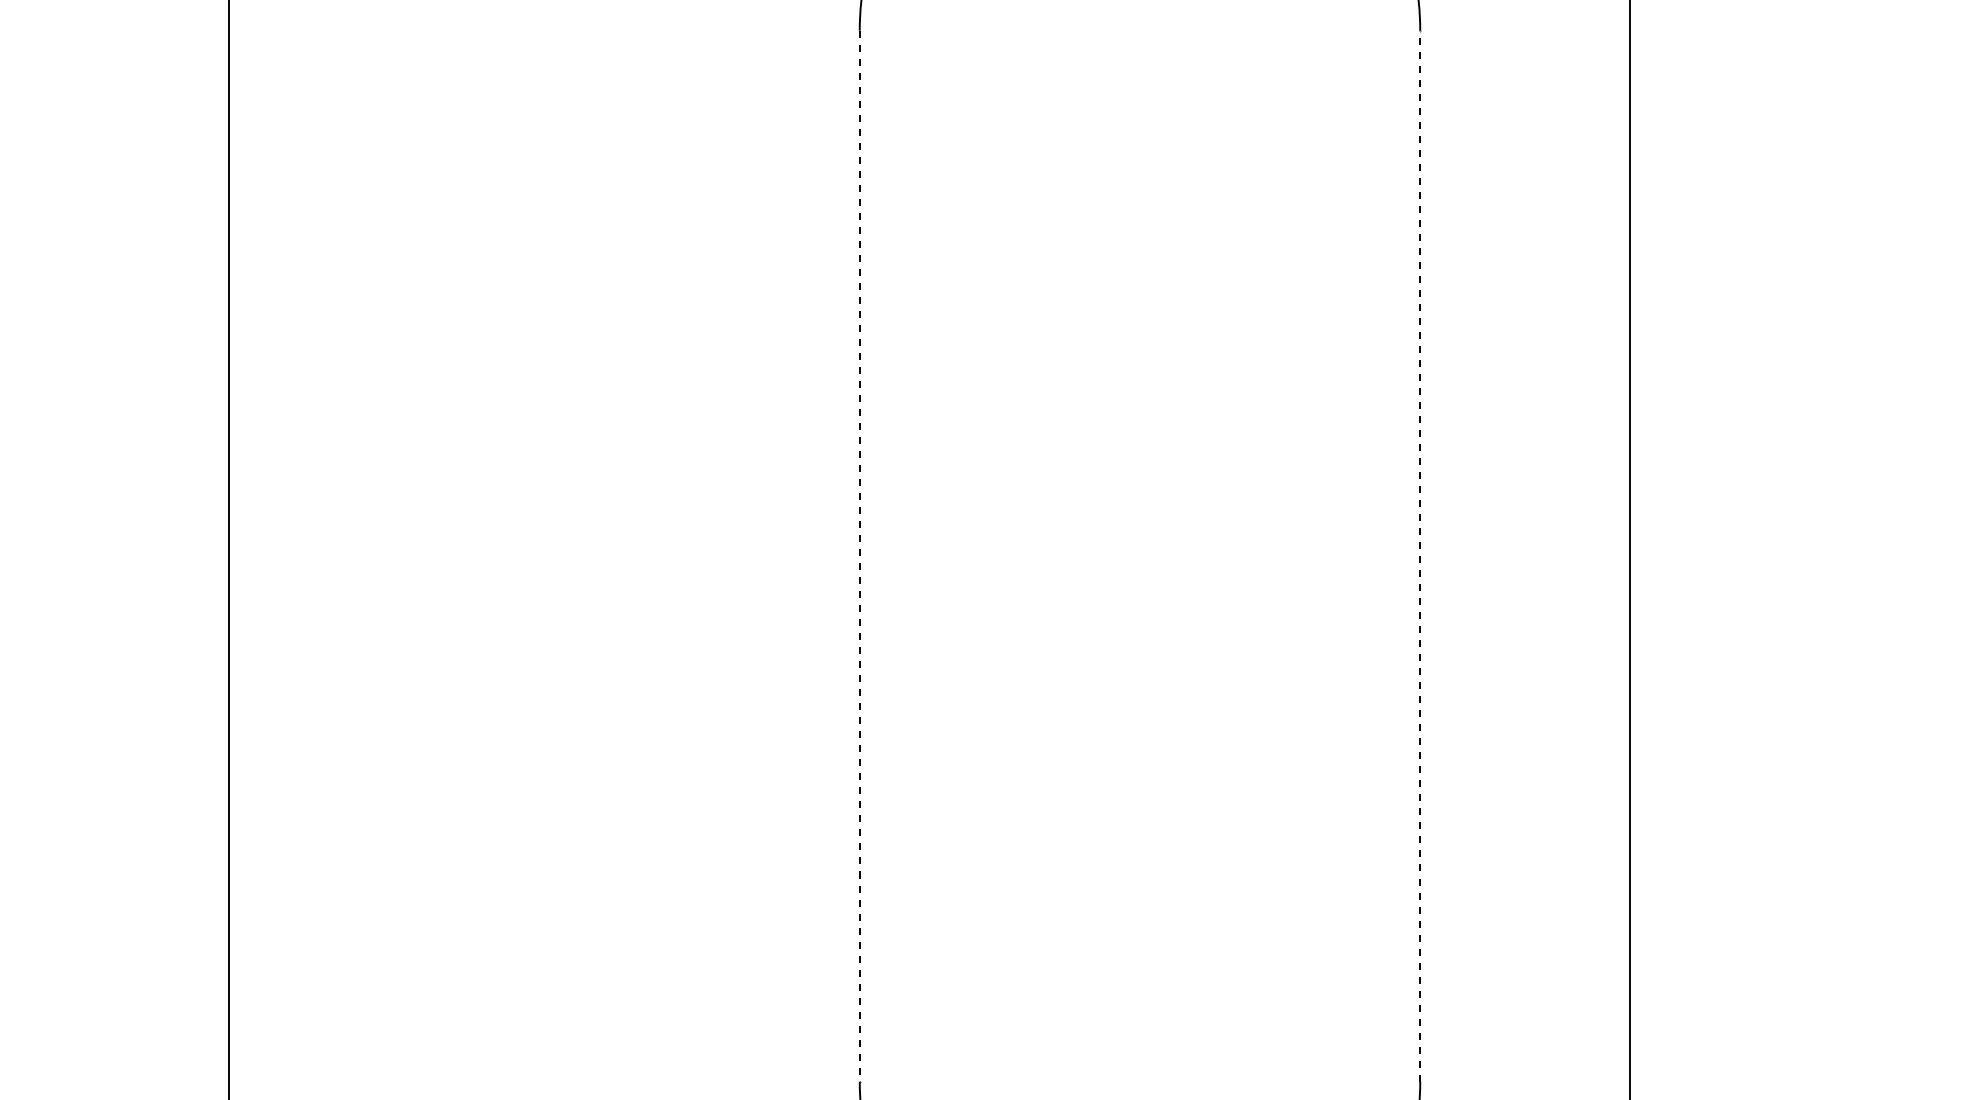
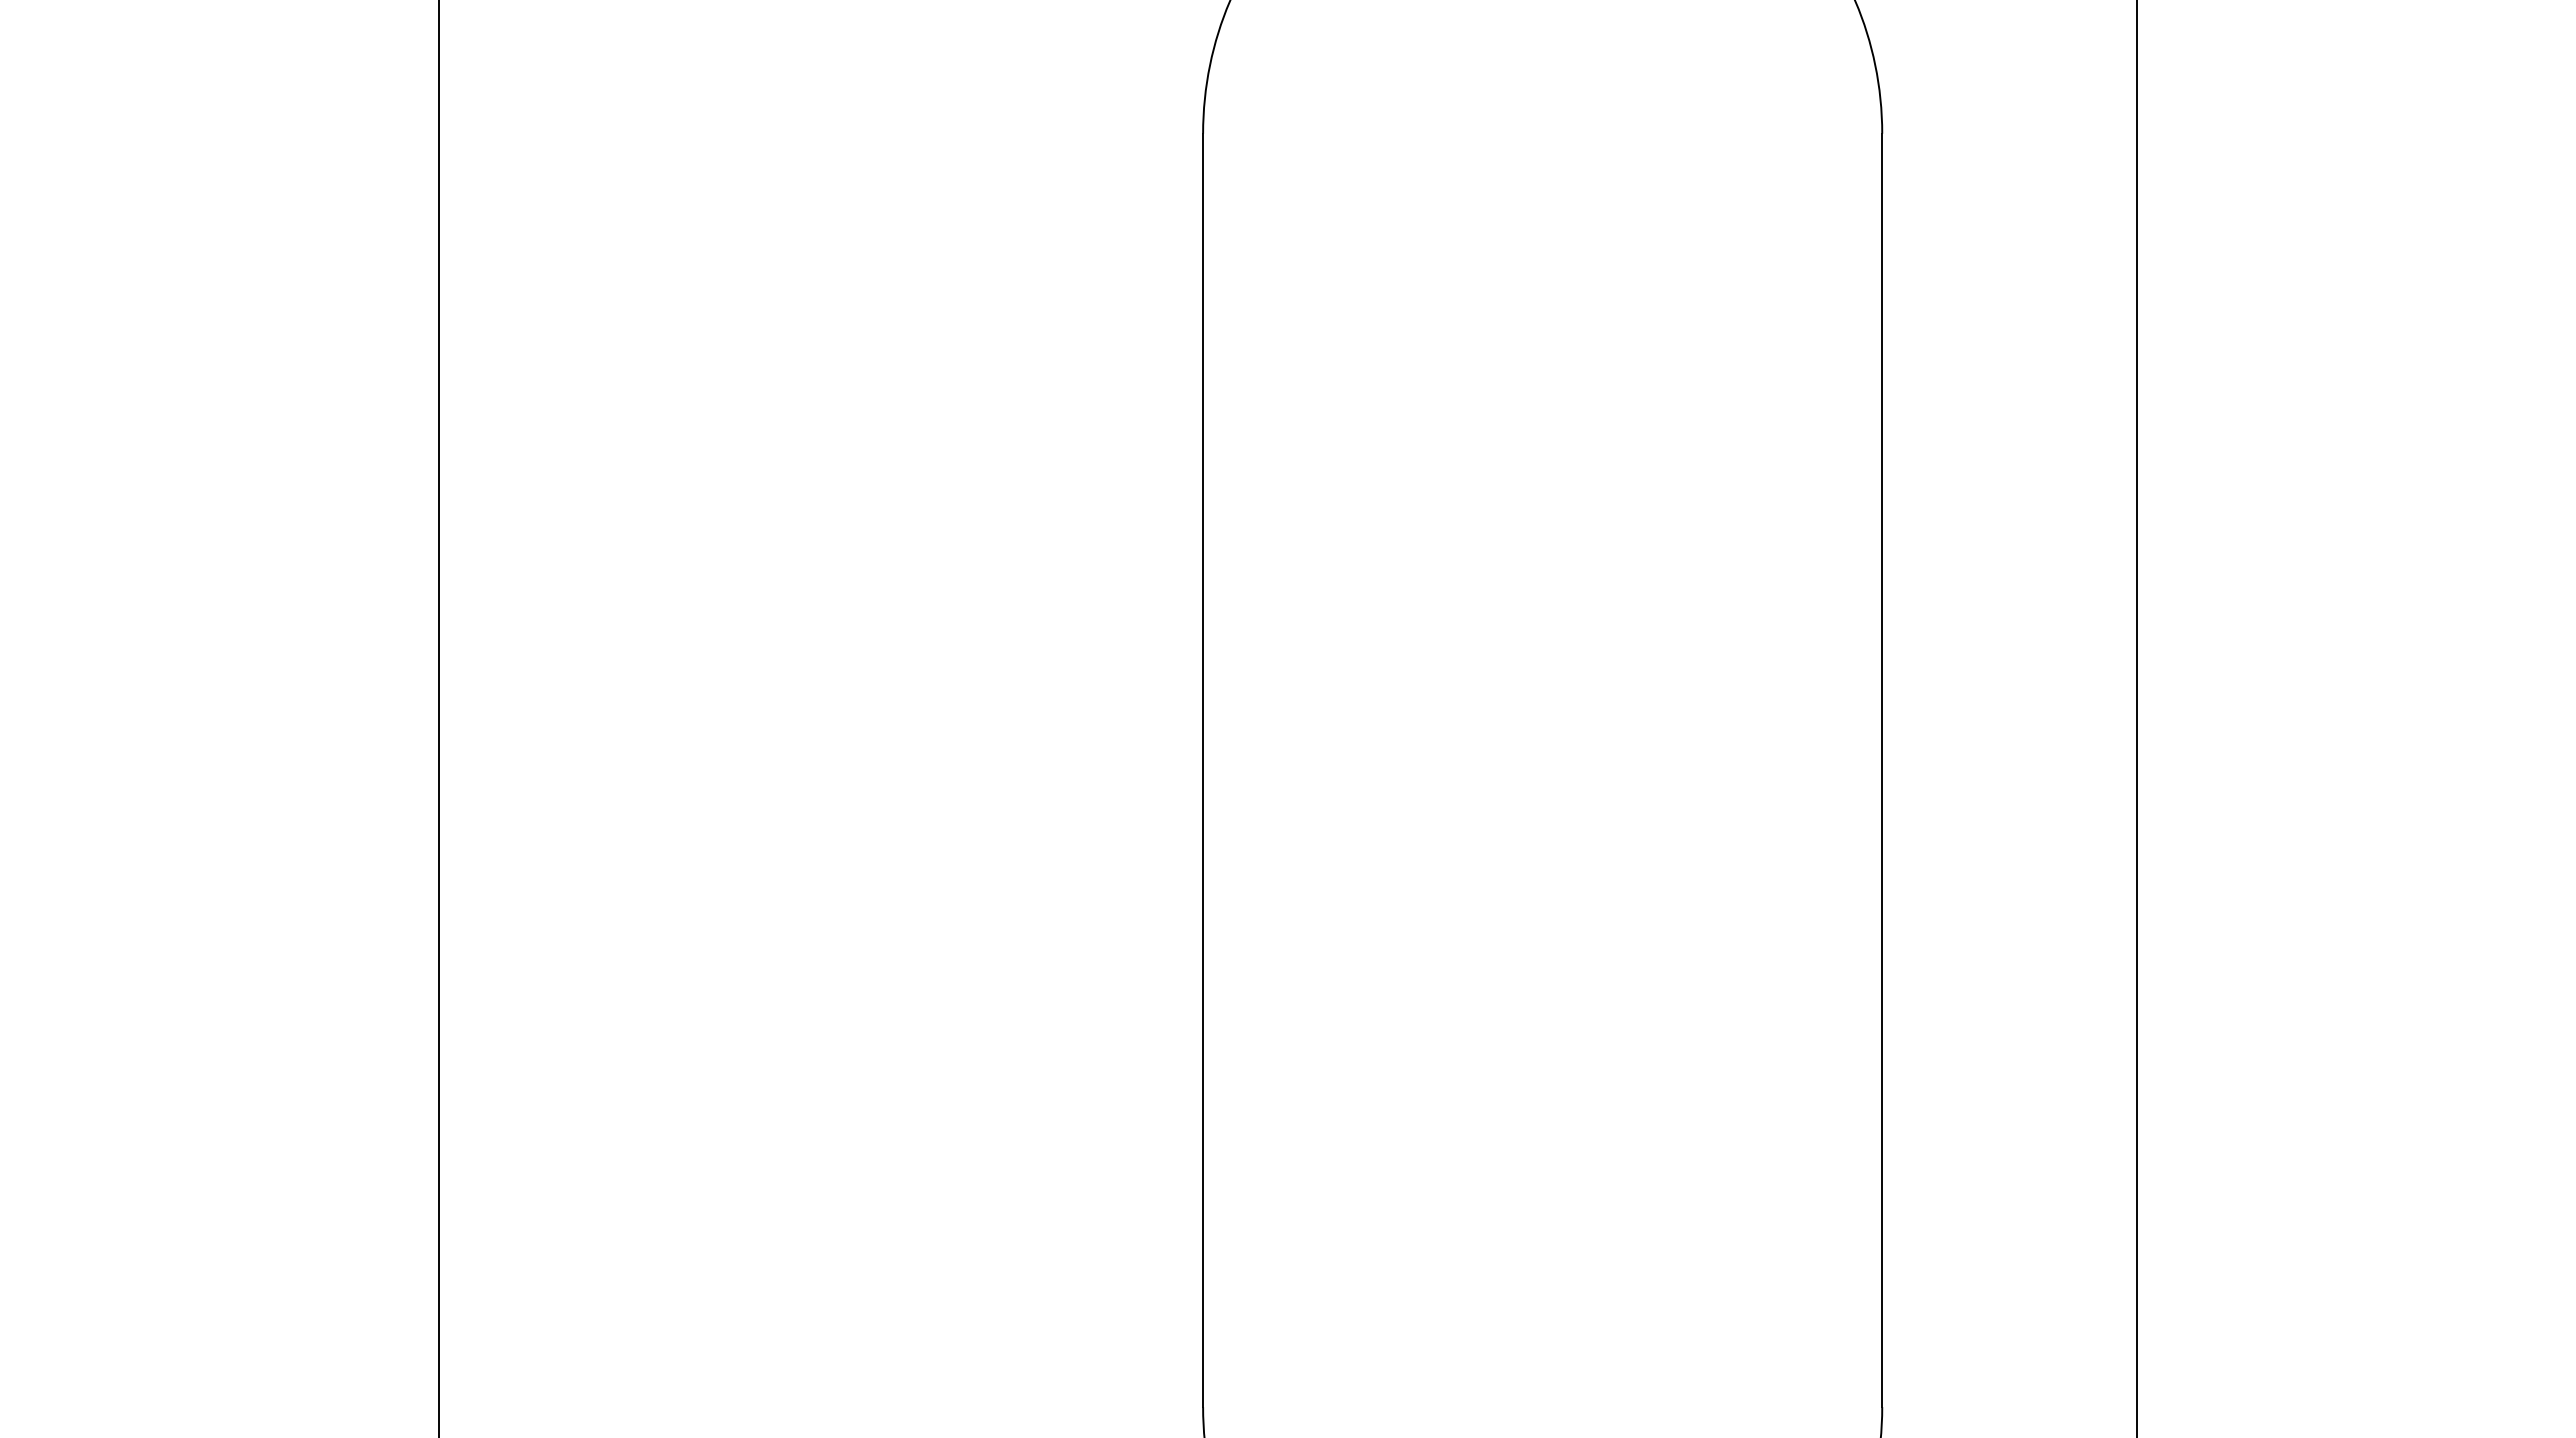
line: (860, 556) -> (1203, 770), dashed -> solid
line: (1420, 556) -> (1882, 770), dashed -> solid

